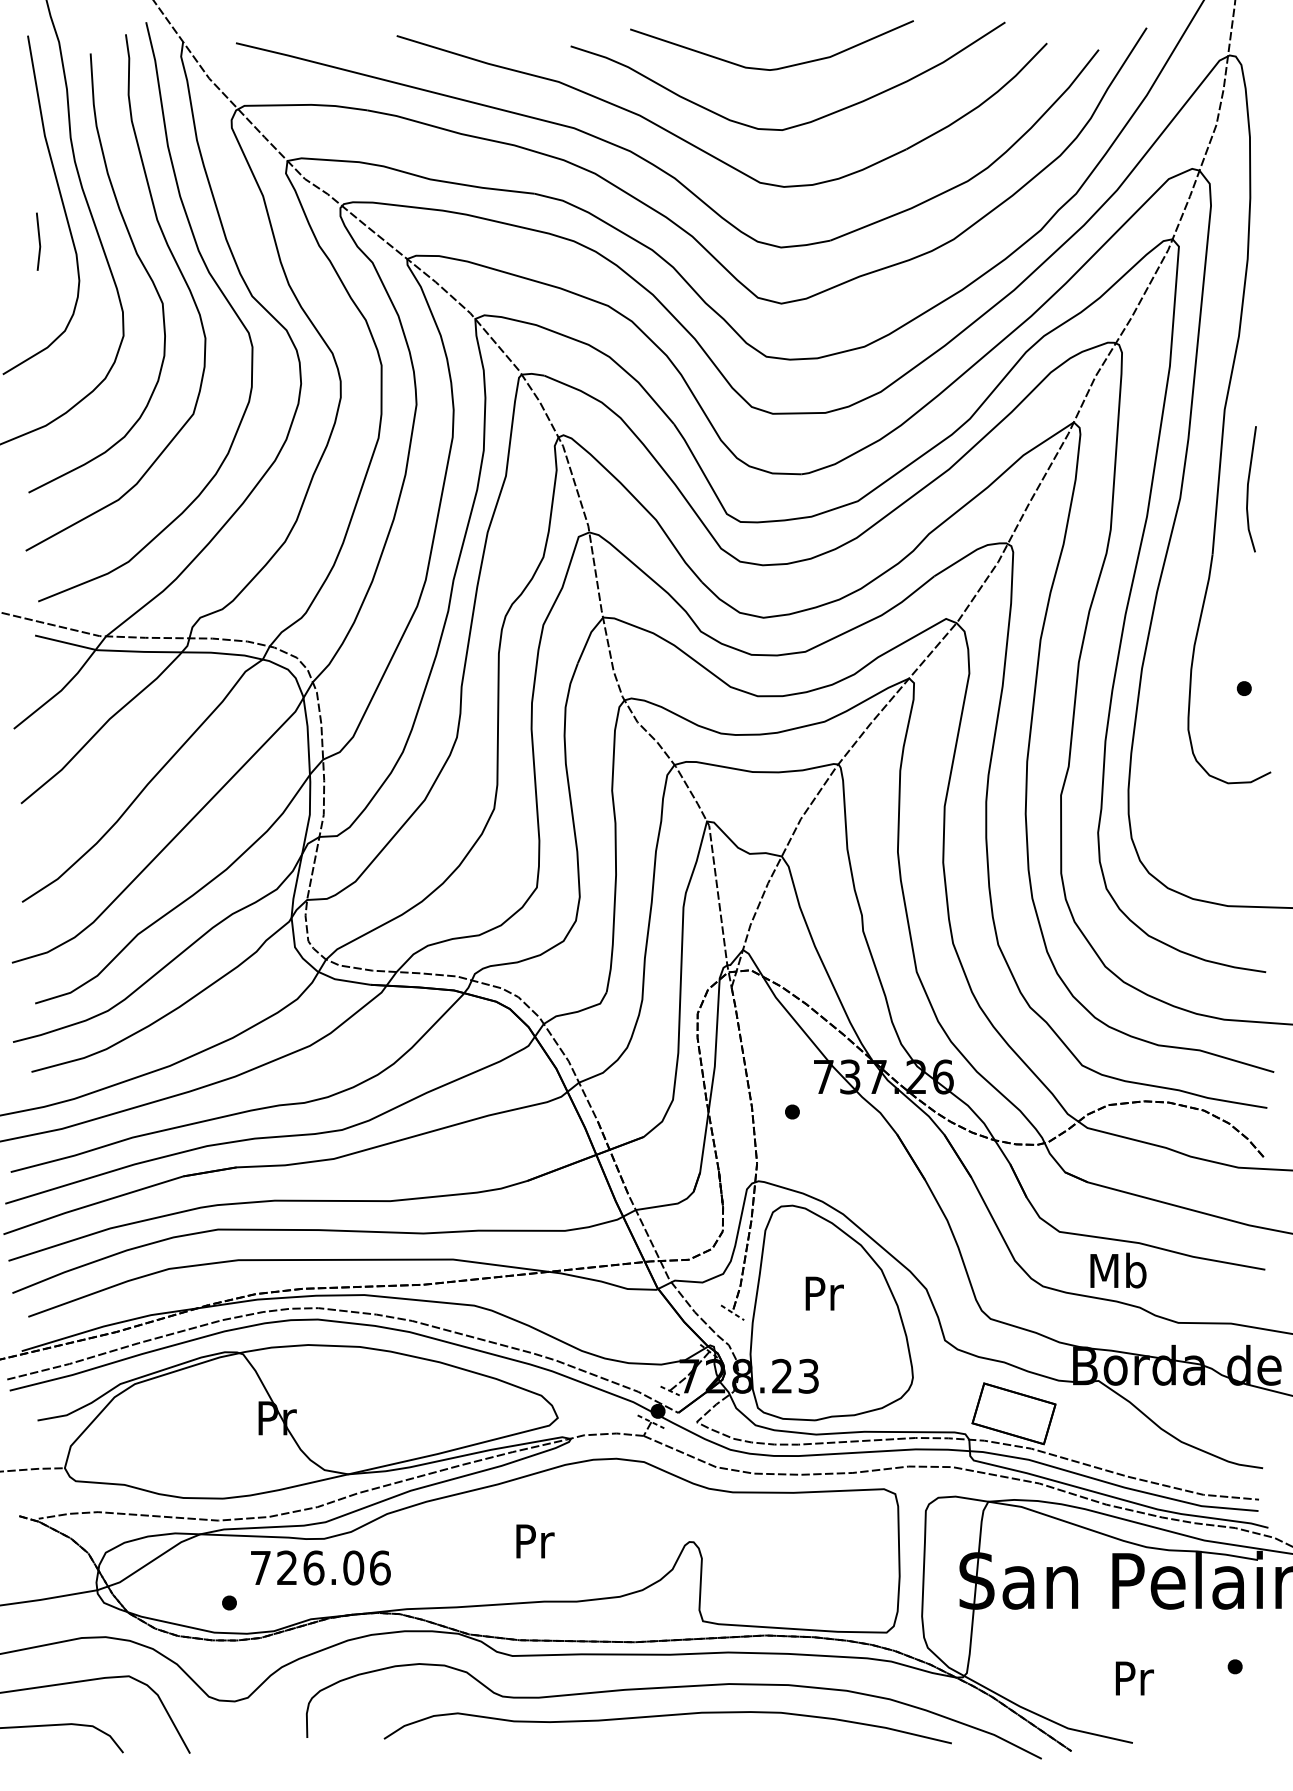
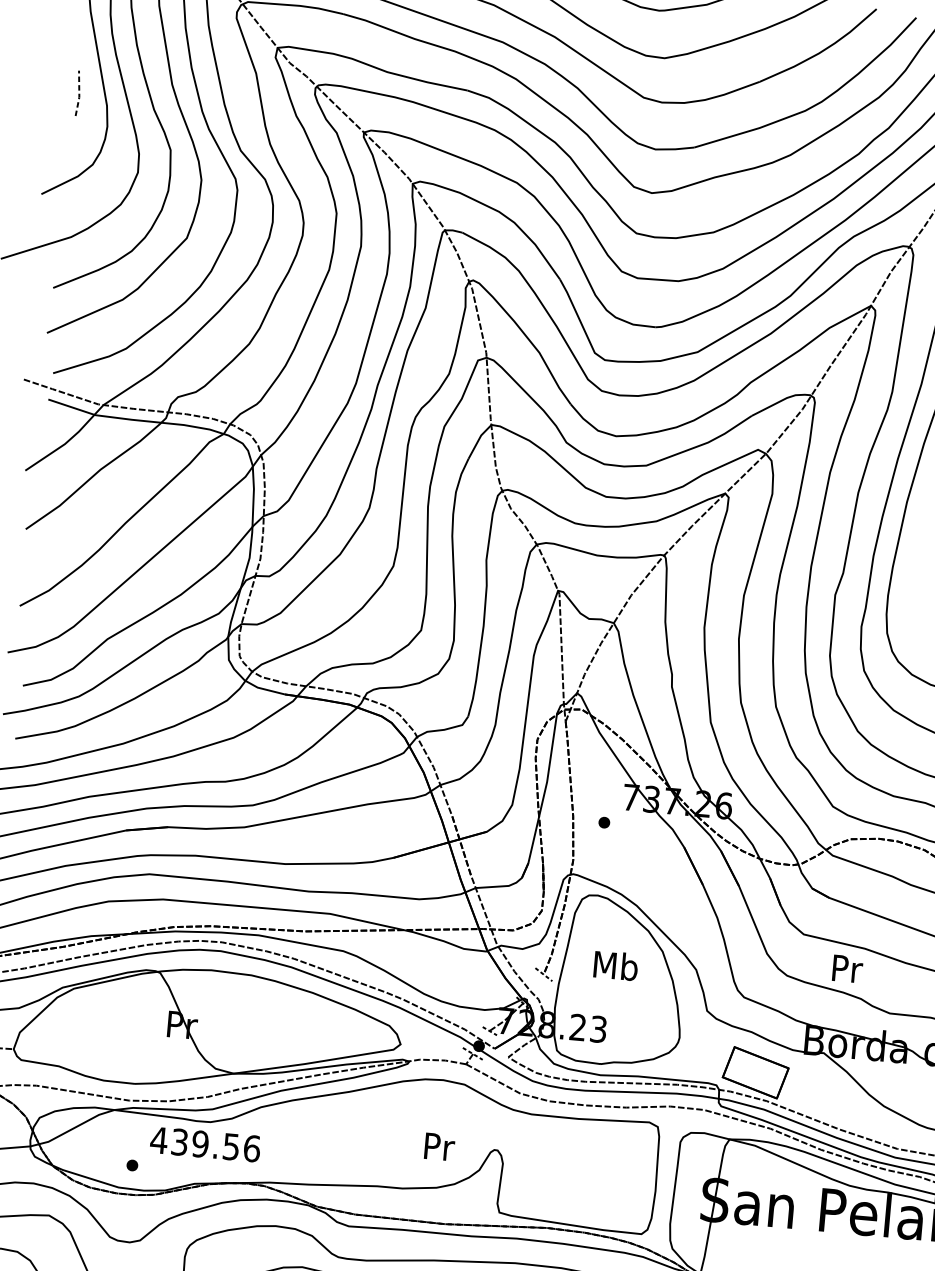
line: (39, 241) -> (79, 93), solid -> dashed
text: (1118, 1270) -> (846, 968), Mb -> Pr
text: (823, 1293) -> (615, 965), Pr -> Mb
text: (535, 1541) -> (439, 1147), moved
text: (306, 1567) -> (194, 1143), 726.06 -> 439.56

